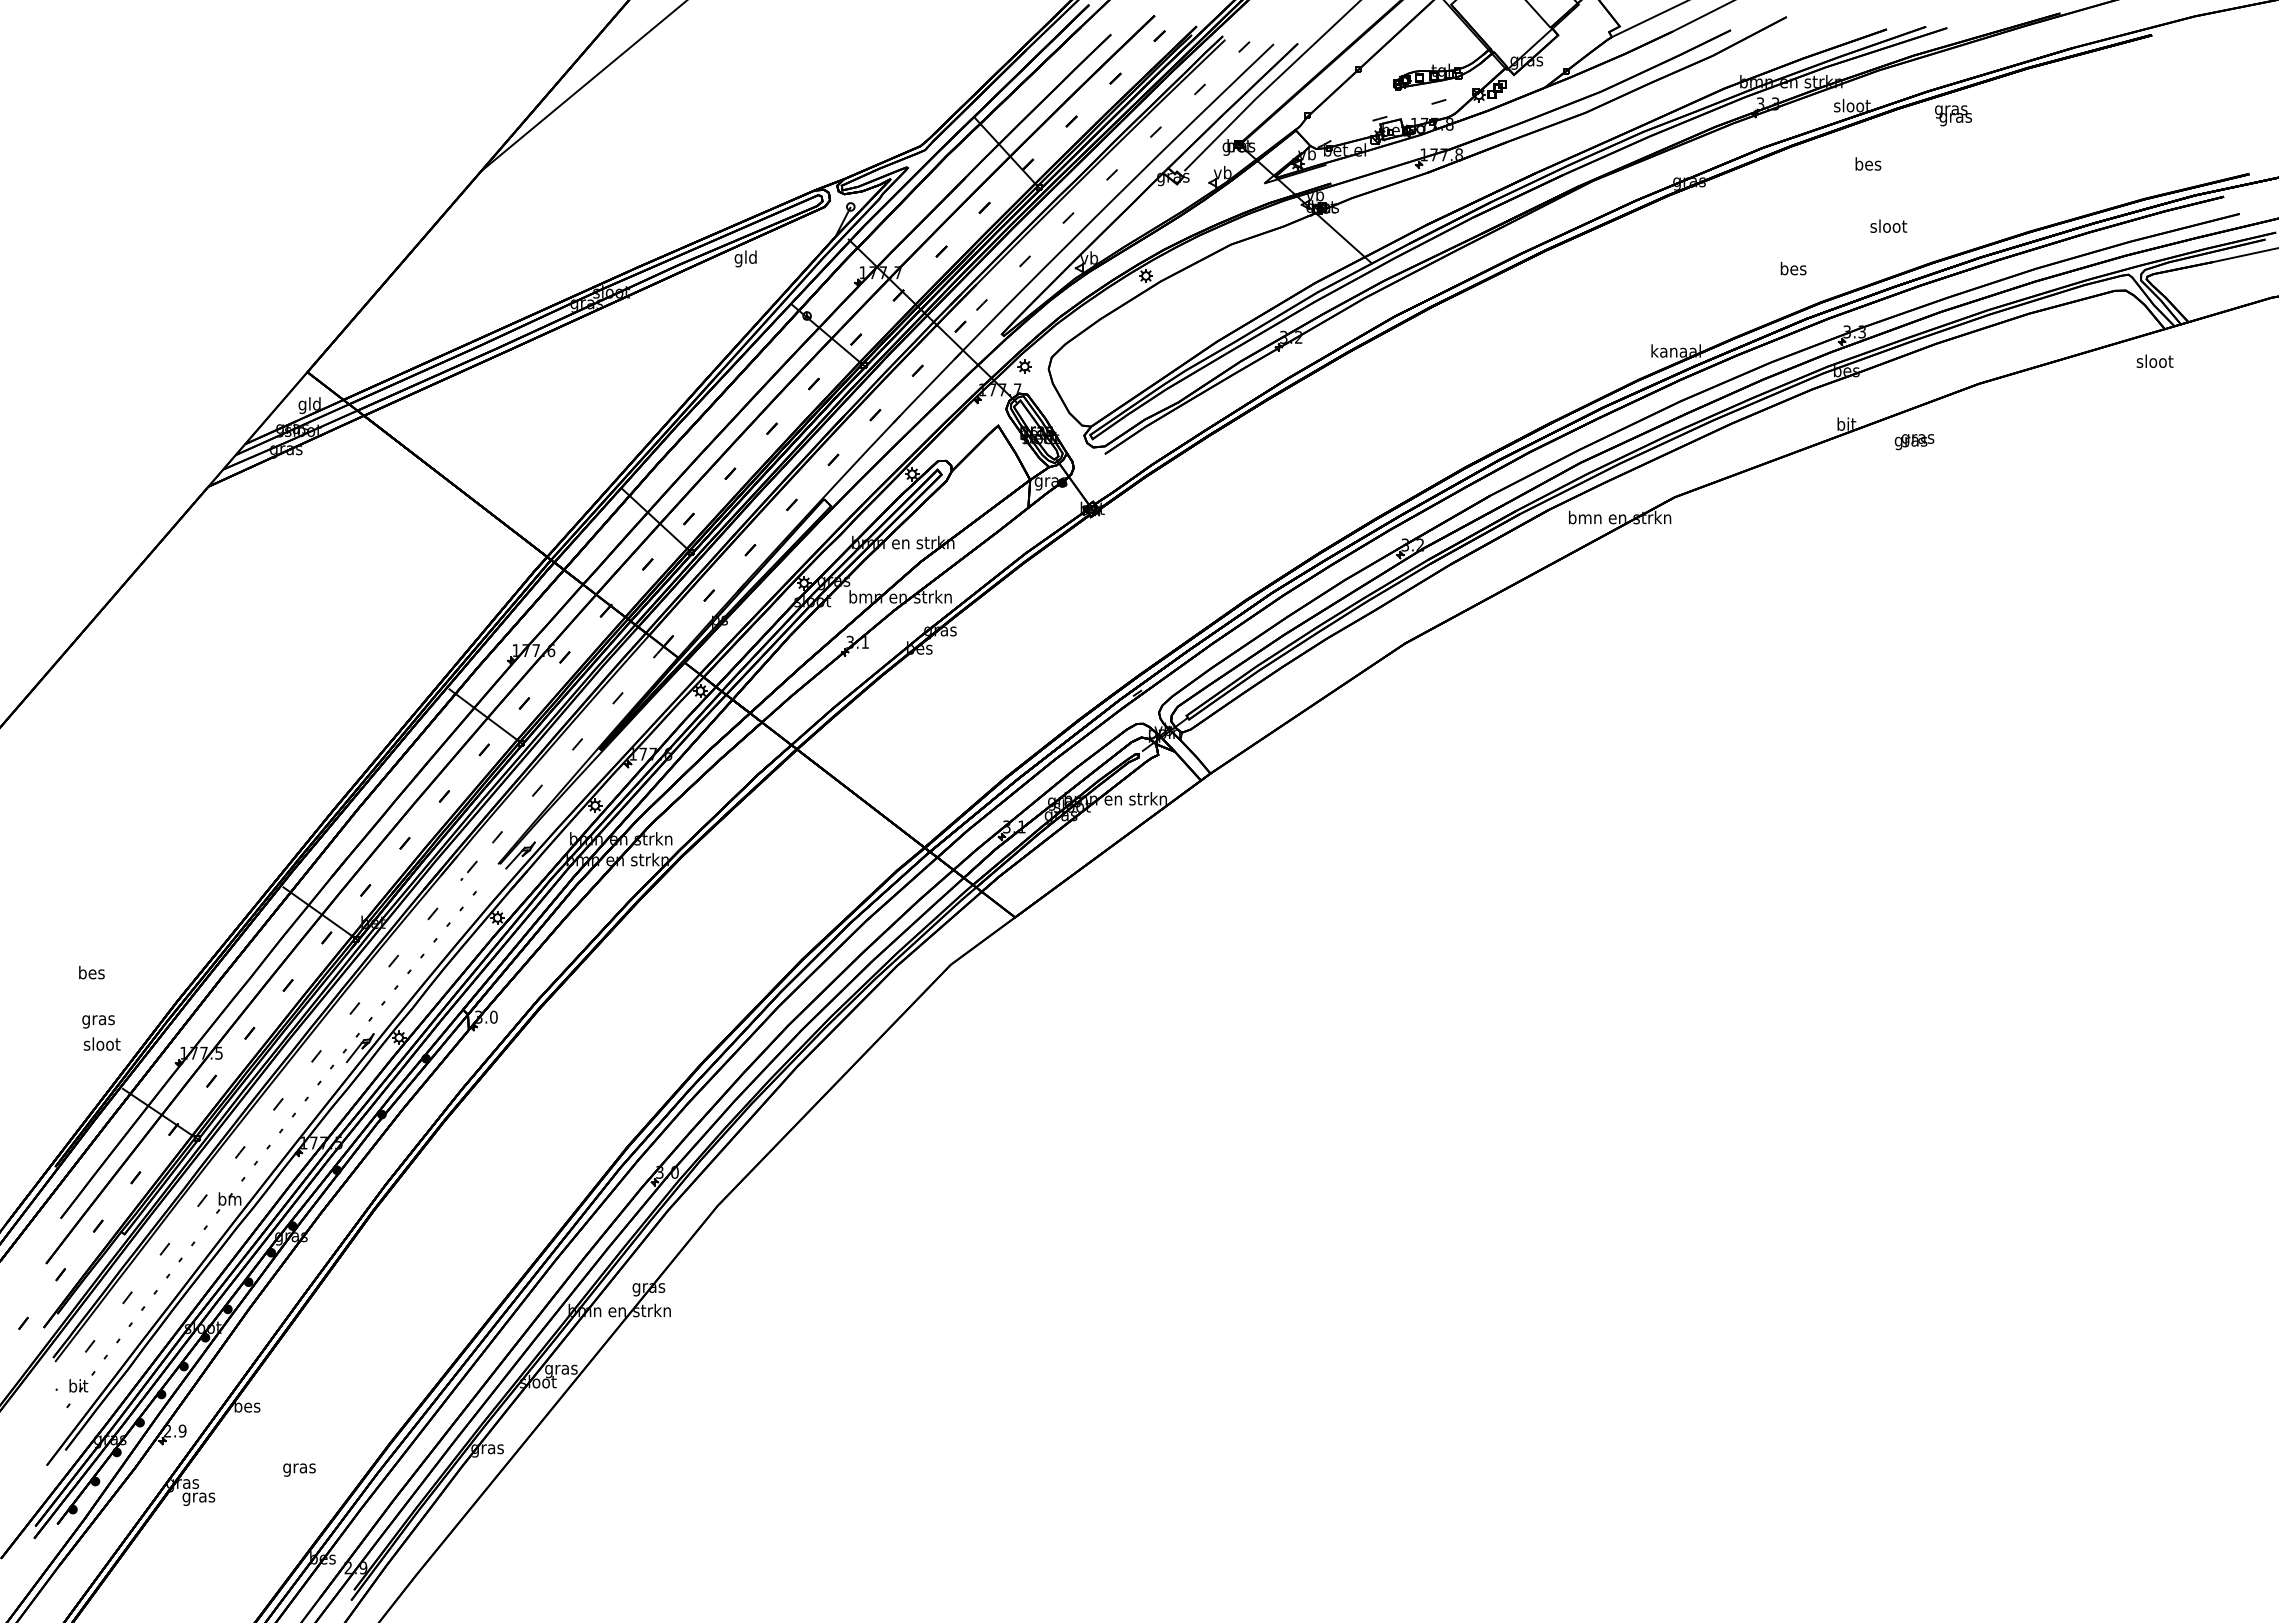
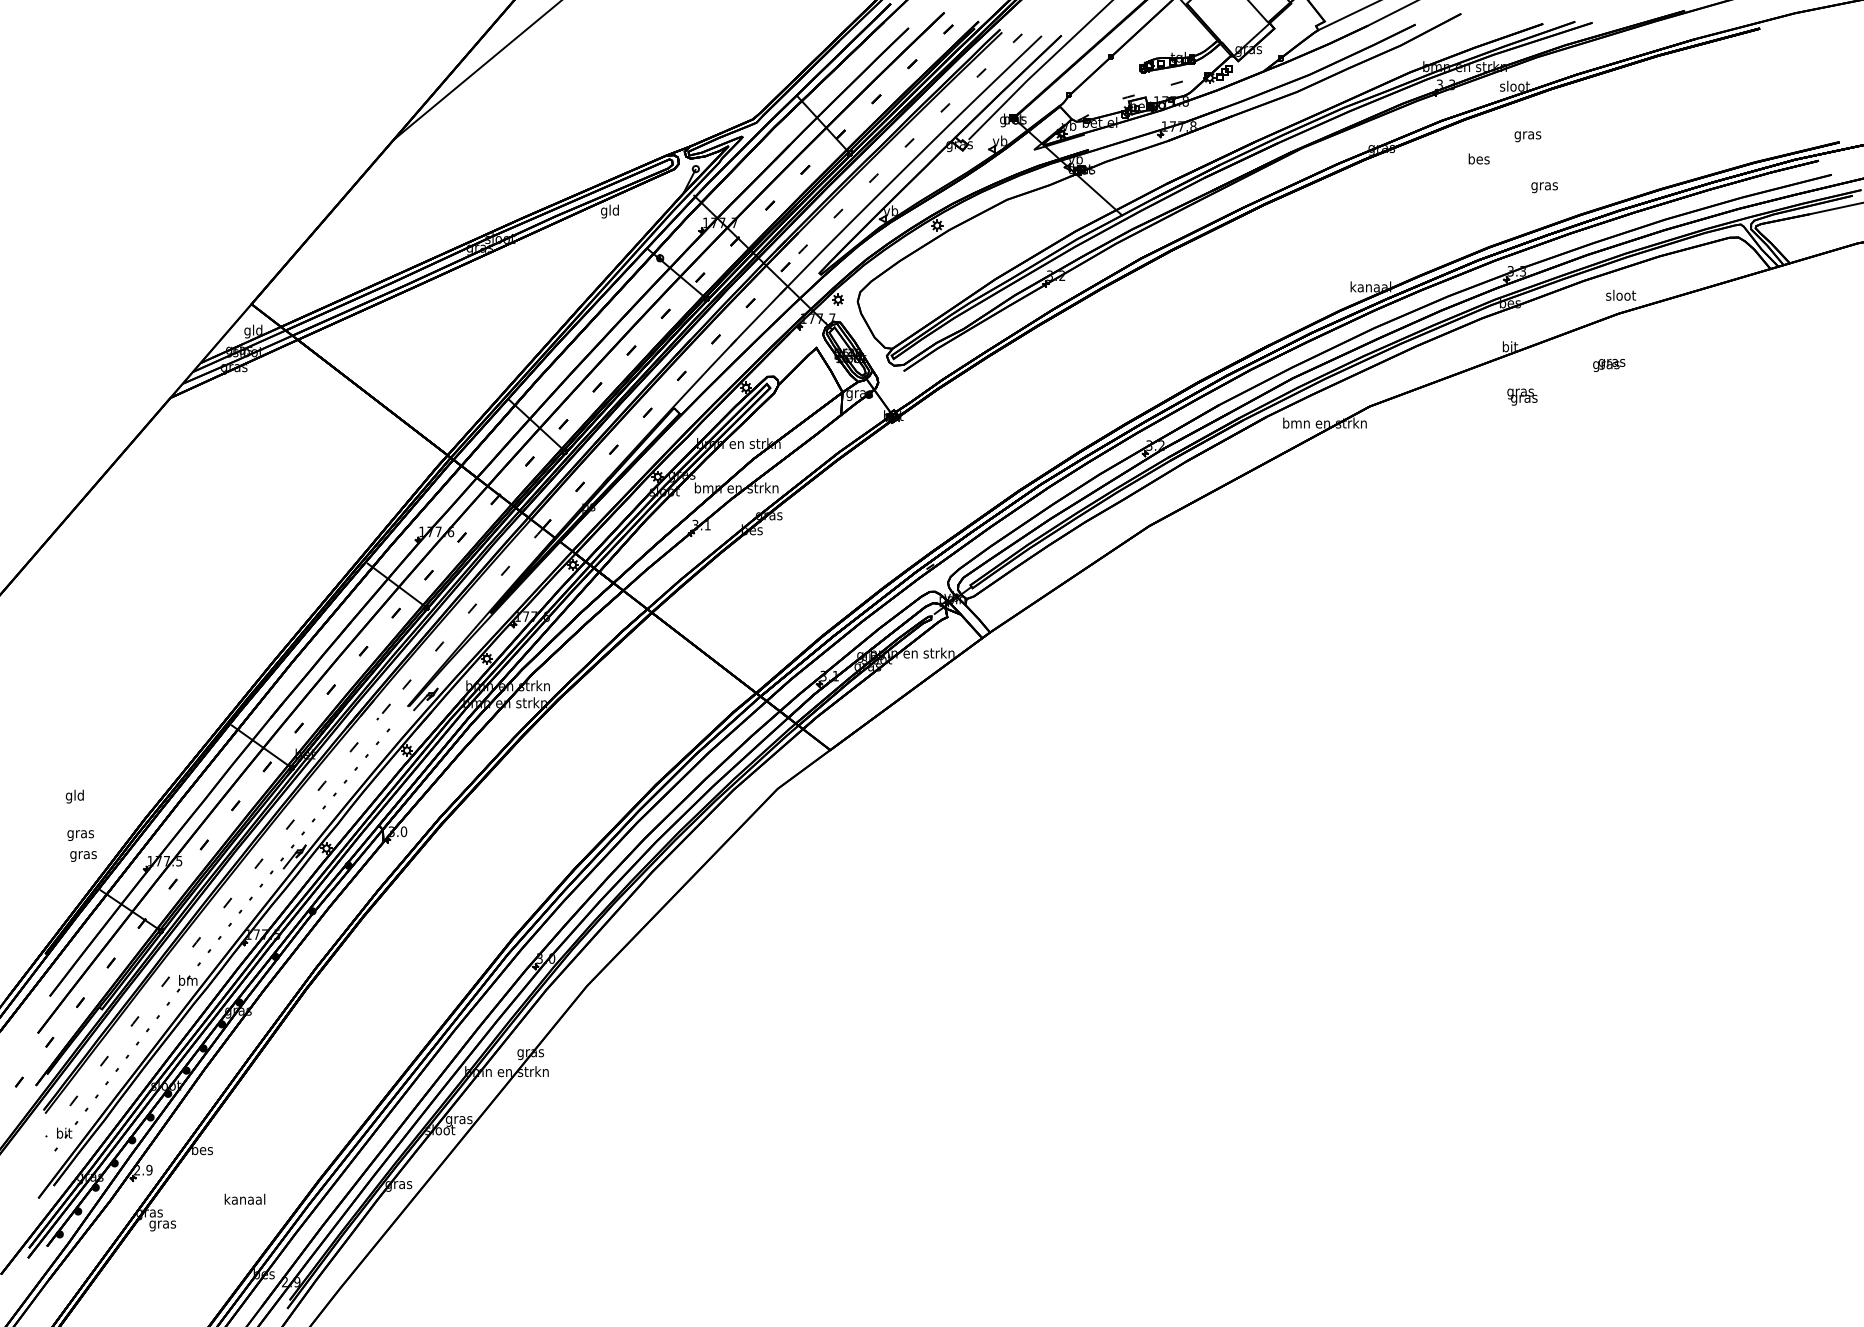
text: (1953, 115) -> (1522, 396), moved
text: (1867, 165) -> (1527, 135), bes -> gras
text: (1888, 227) -> (1544, 185), sloot -> gras
text: (1793, 268) -> (1479, 158), moved
text: (2154, 360) -> (1620, 294), moved
text: (1914, 442) -> (1609, 365), moved
text: (91, 973) -> (74, 795), bes -> gld
text: (101, 1045) -> (83, 854), sloot -> gras
text: (299, 1468) -> (245, 1200), gras -> kanaal

